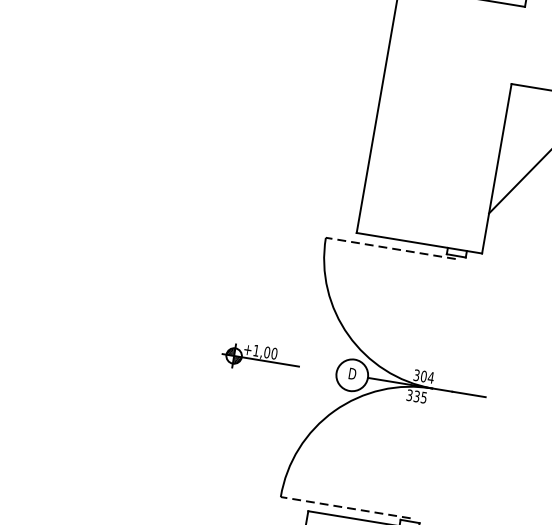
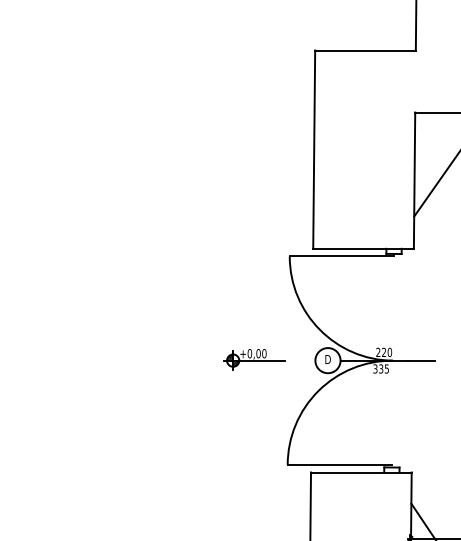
line: (390, 248) -> (341, 256), dashed -> solid
text: (255, 350) -> (249, 353), +1,00 -> +0,00
text: (424, 376) -> (384, 352), 304 -> 220
line: (345, 507) -> (339, 464), dashed -> solid

